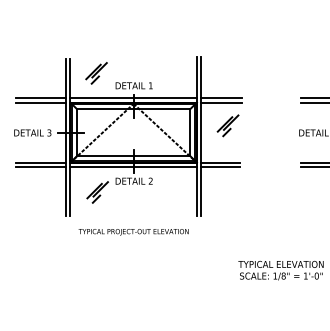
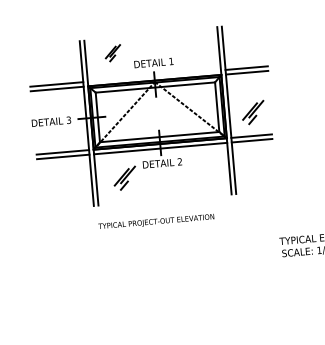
part: (96, 73) -> (113, 53), size x0.7
line: (133, 98) -> (154, 76), removed
part: (227, 125) -> (252, 112), moved
text: (133, 232) -> (156, 222), moved

